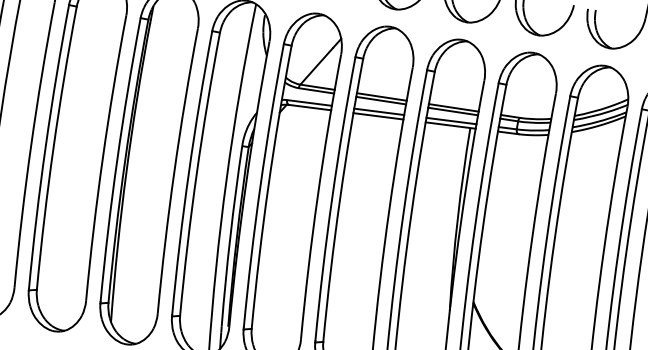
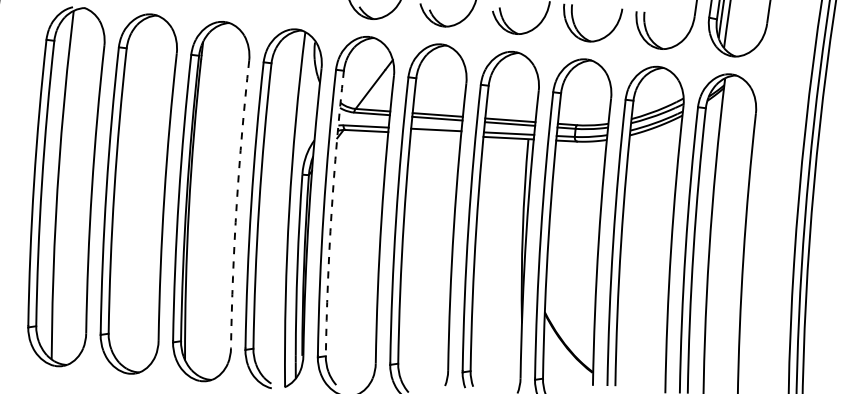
line: (378, 116) -> (435, 134), removed
arc: (174, 170) -> (236, 204), solid -> dashed
arc: (268, 187) -> (331, 213), solid -> dashed

